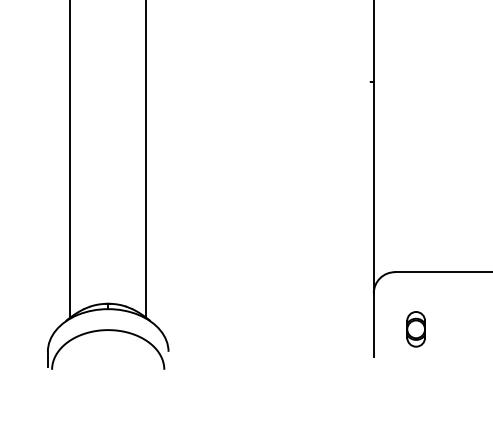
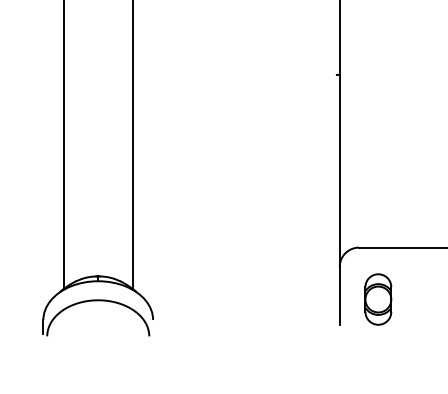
part: (415, 329) -> (377, 299), size x1.6

